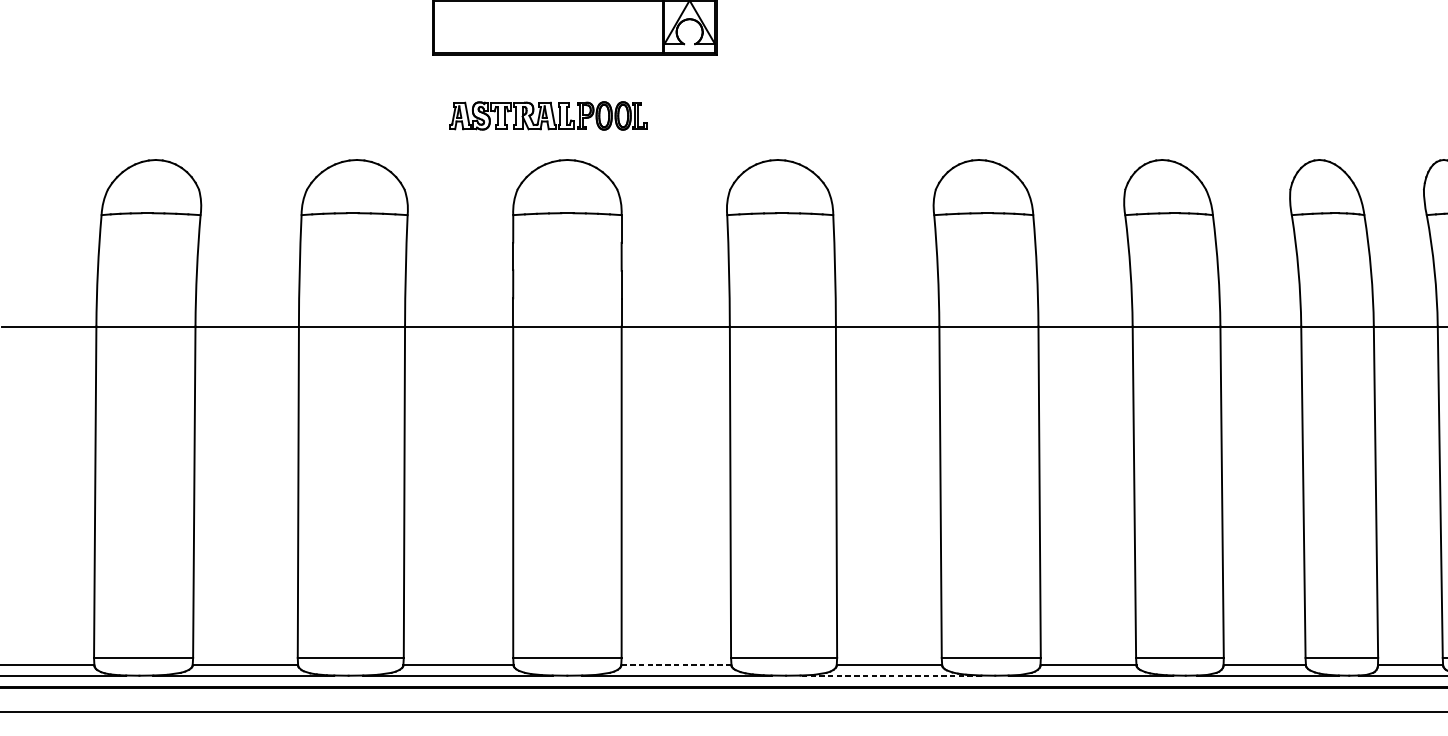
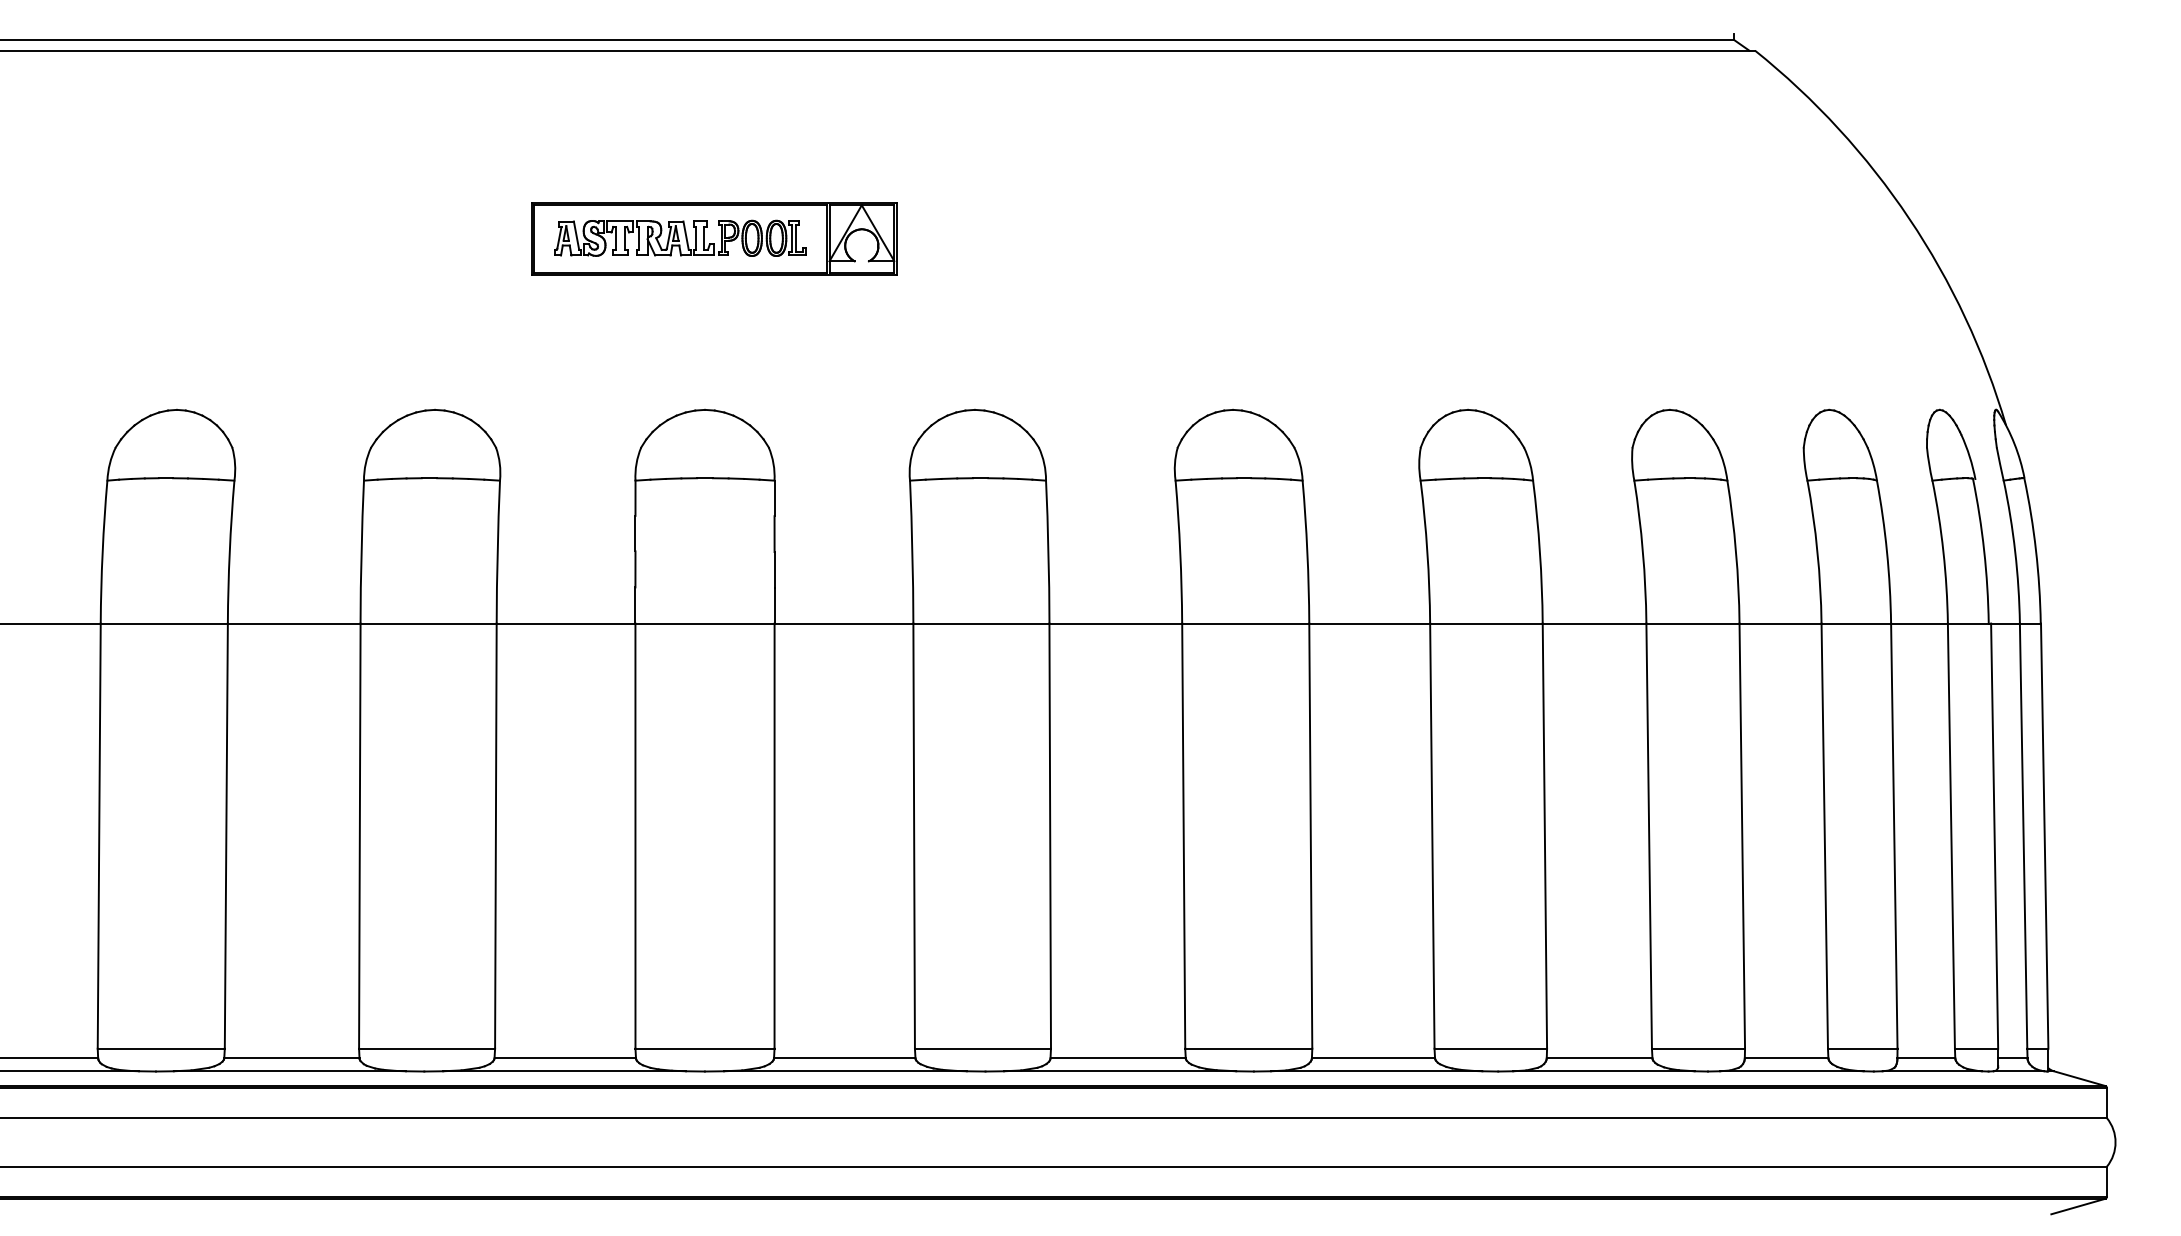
part: (548, 115) -> (680, 237), moved
line: (676, 665) -> (844, 1058), dashed -> solid
line: (890, 675) -> (1119, 1071), dashed -> solid

